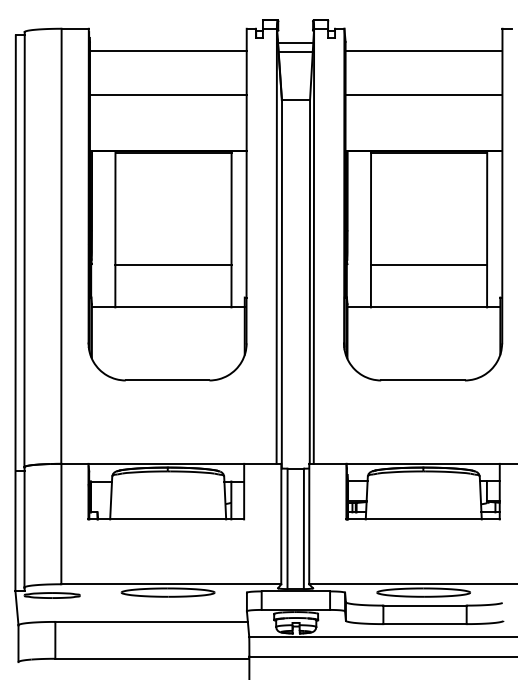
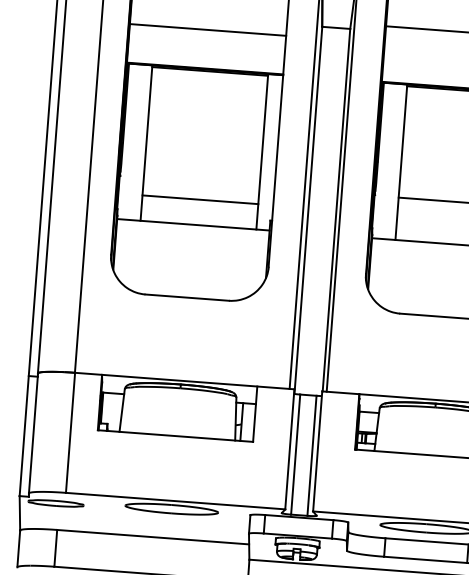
line: (167, 95) -> (207, 30), moved
line: (173, 264) -> (200, 199), moved

